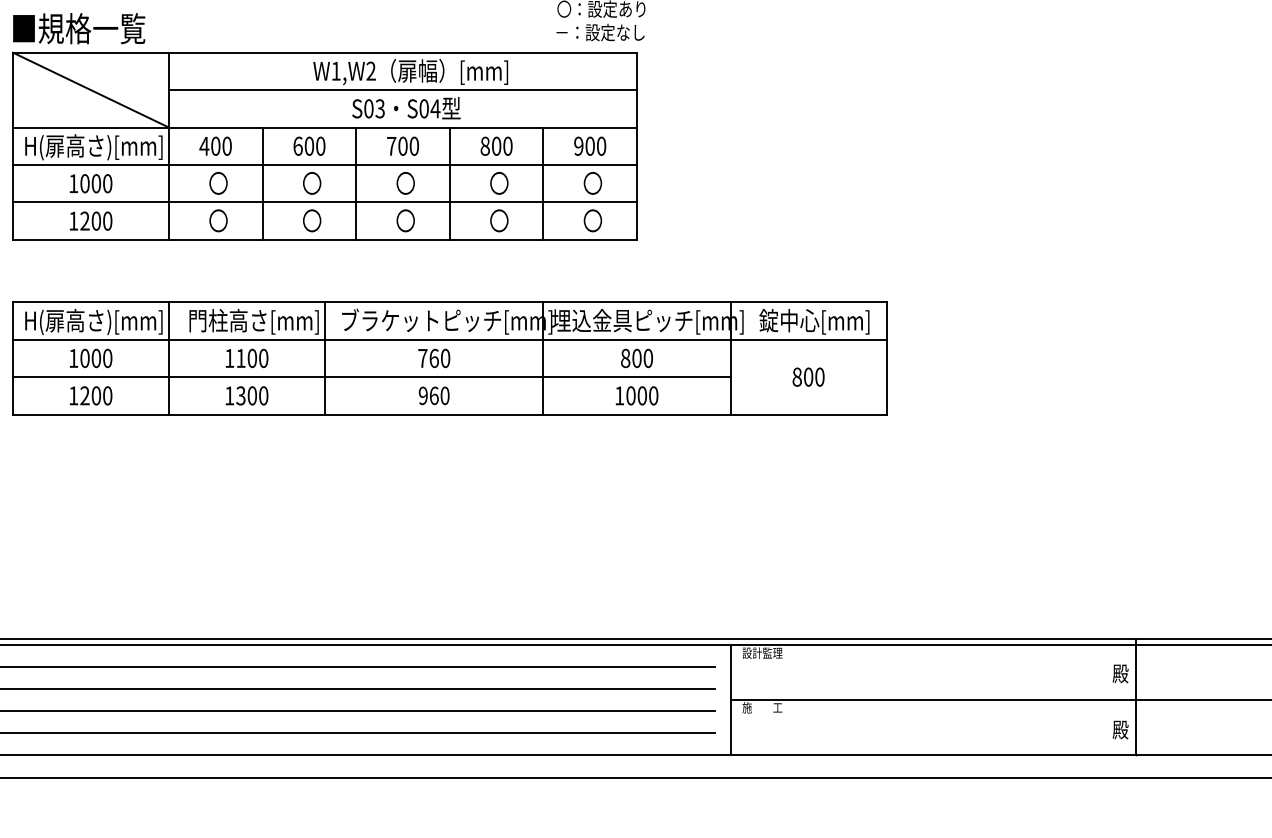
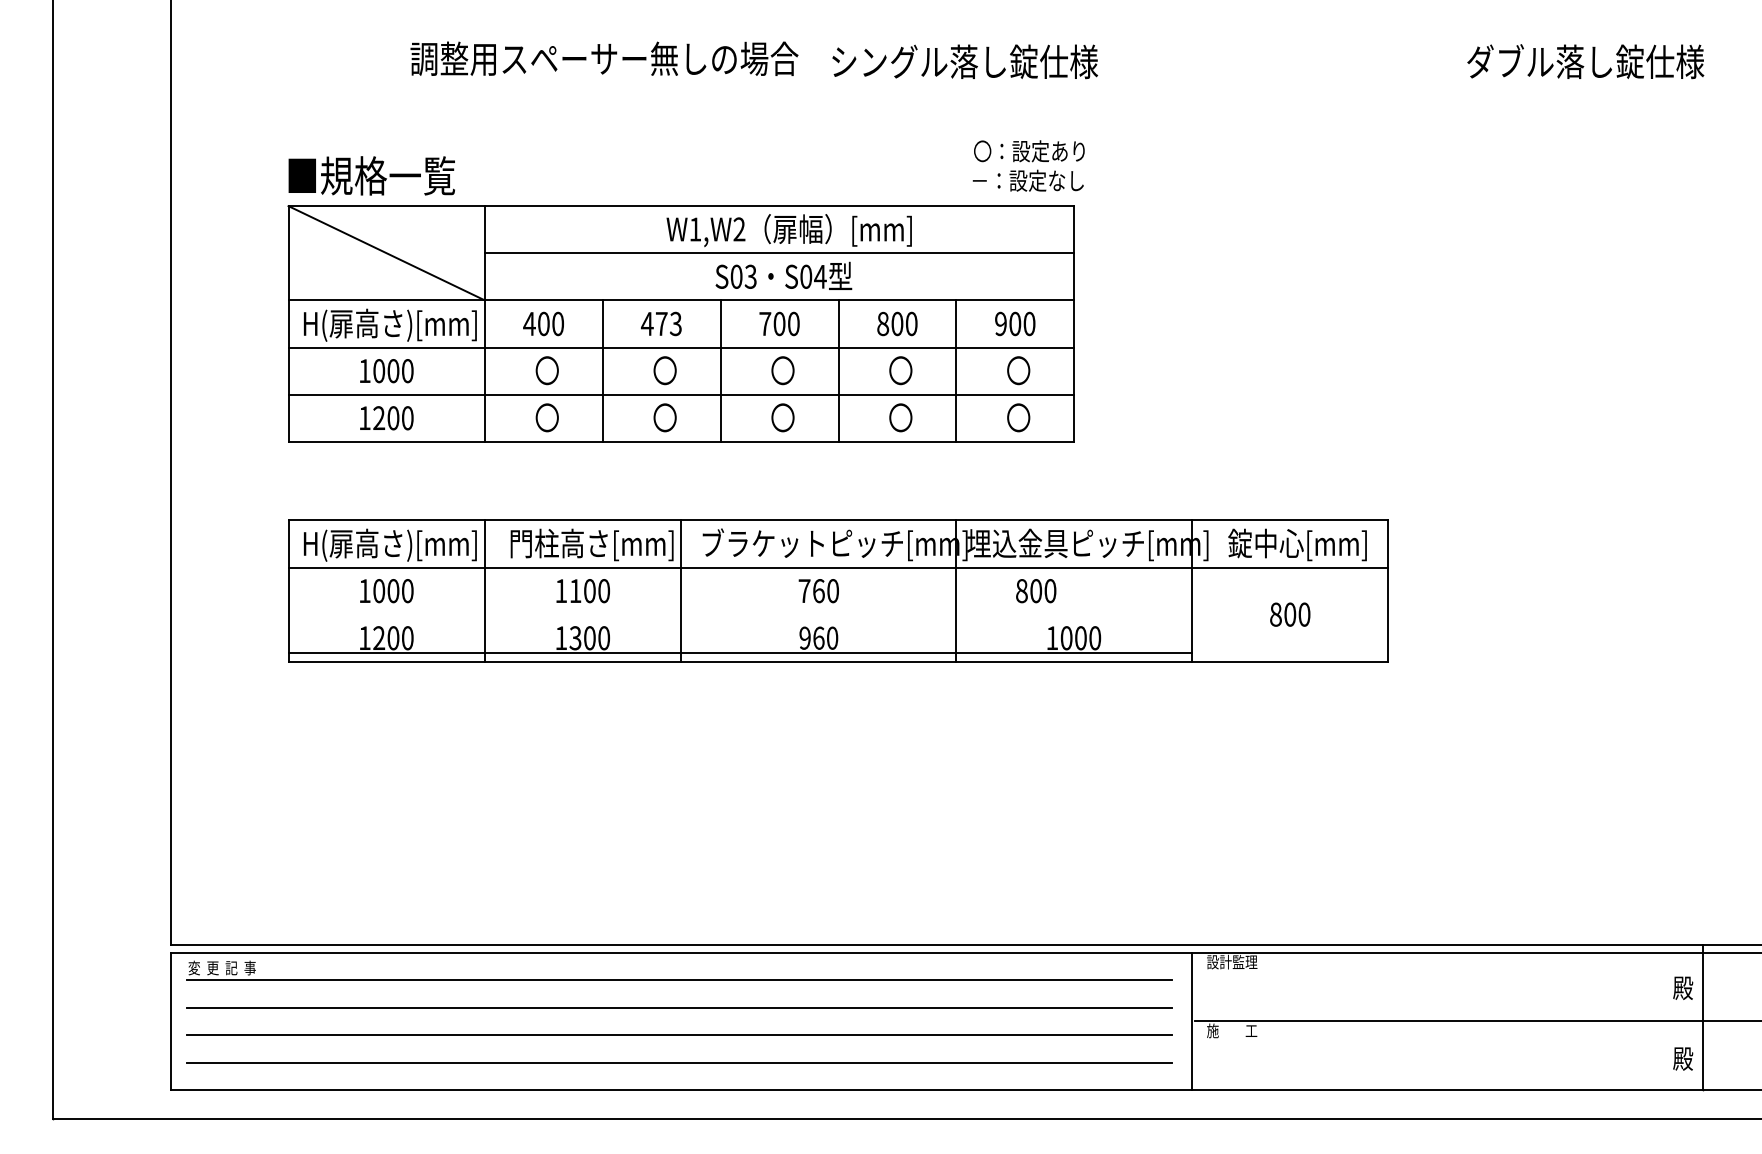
text: (308, 145) -> (660, 323), 600 -> 473
text: (637, 358) -> (1036, 591), moved
line: (371, 377) -> (740, 652), moved

